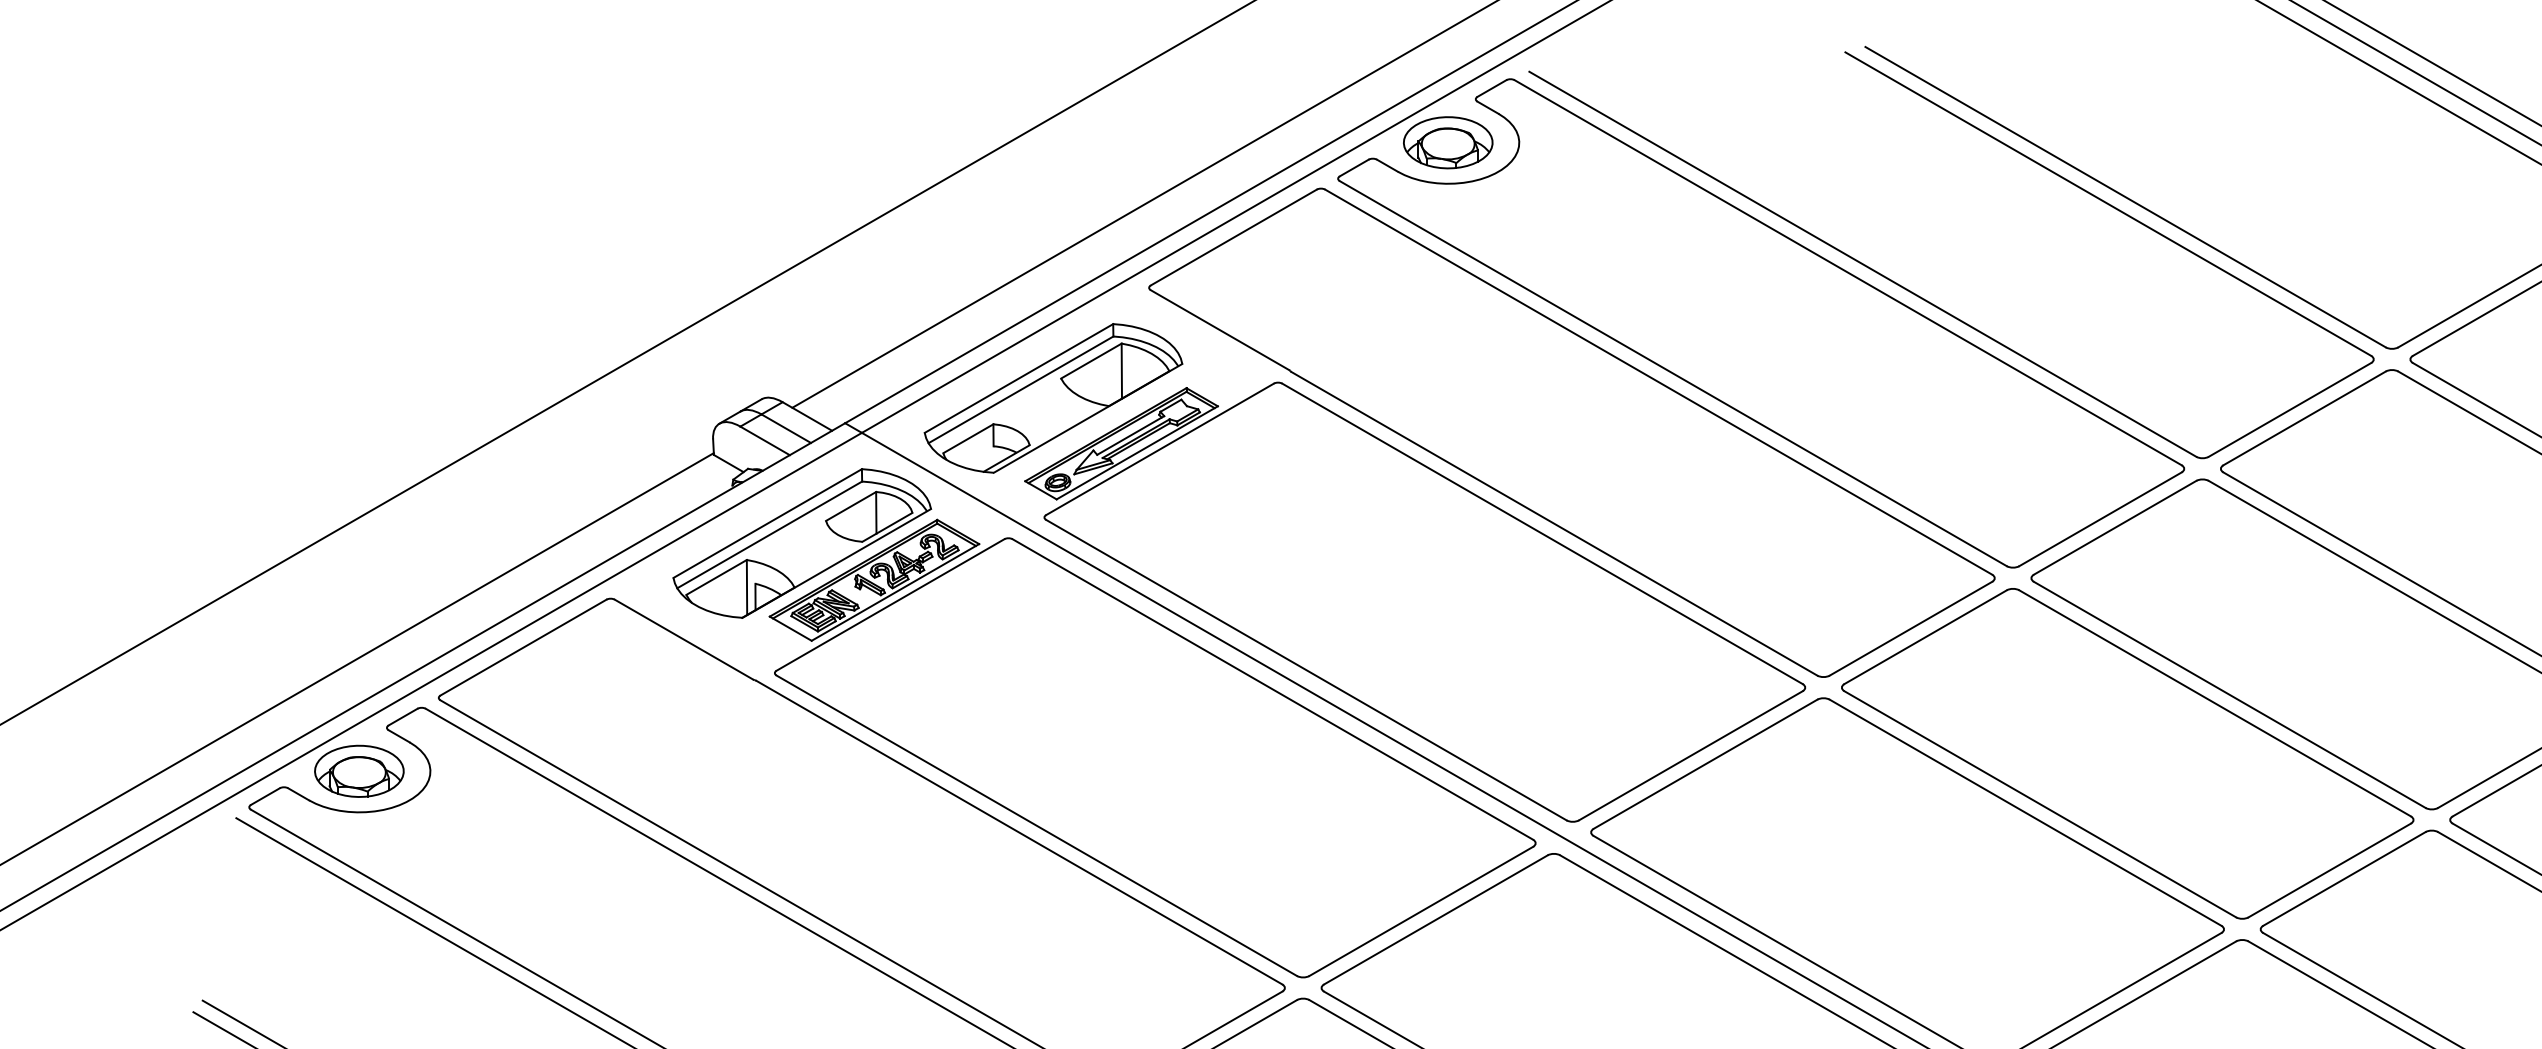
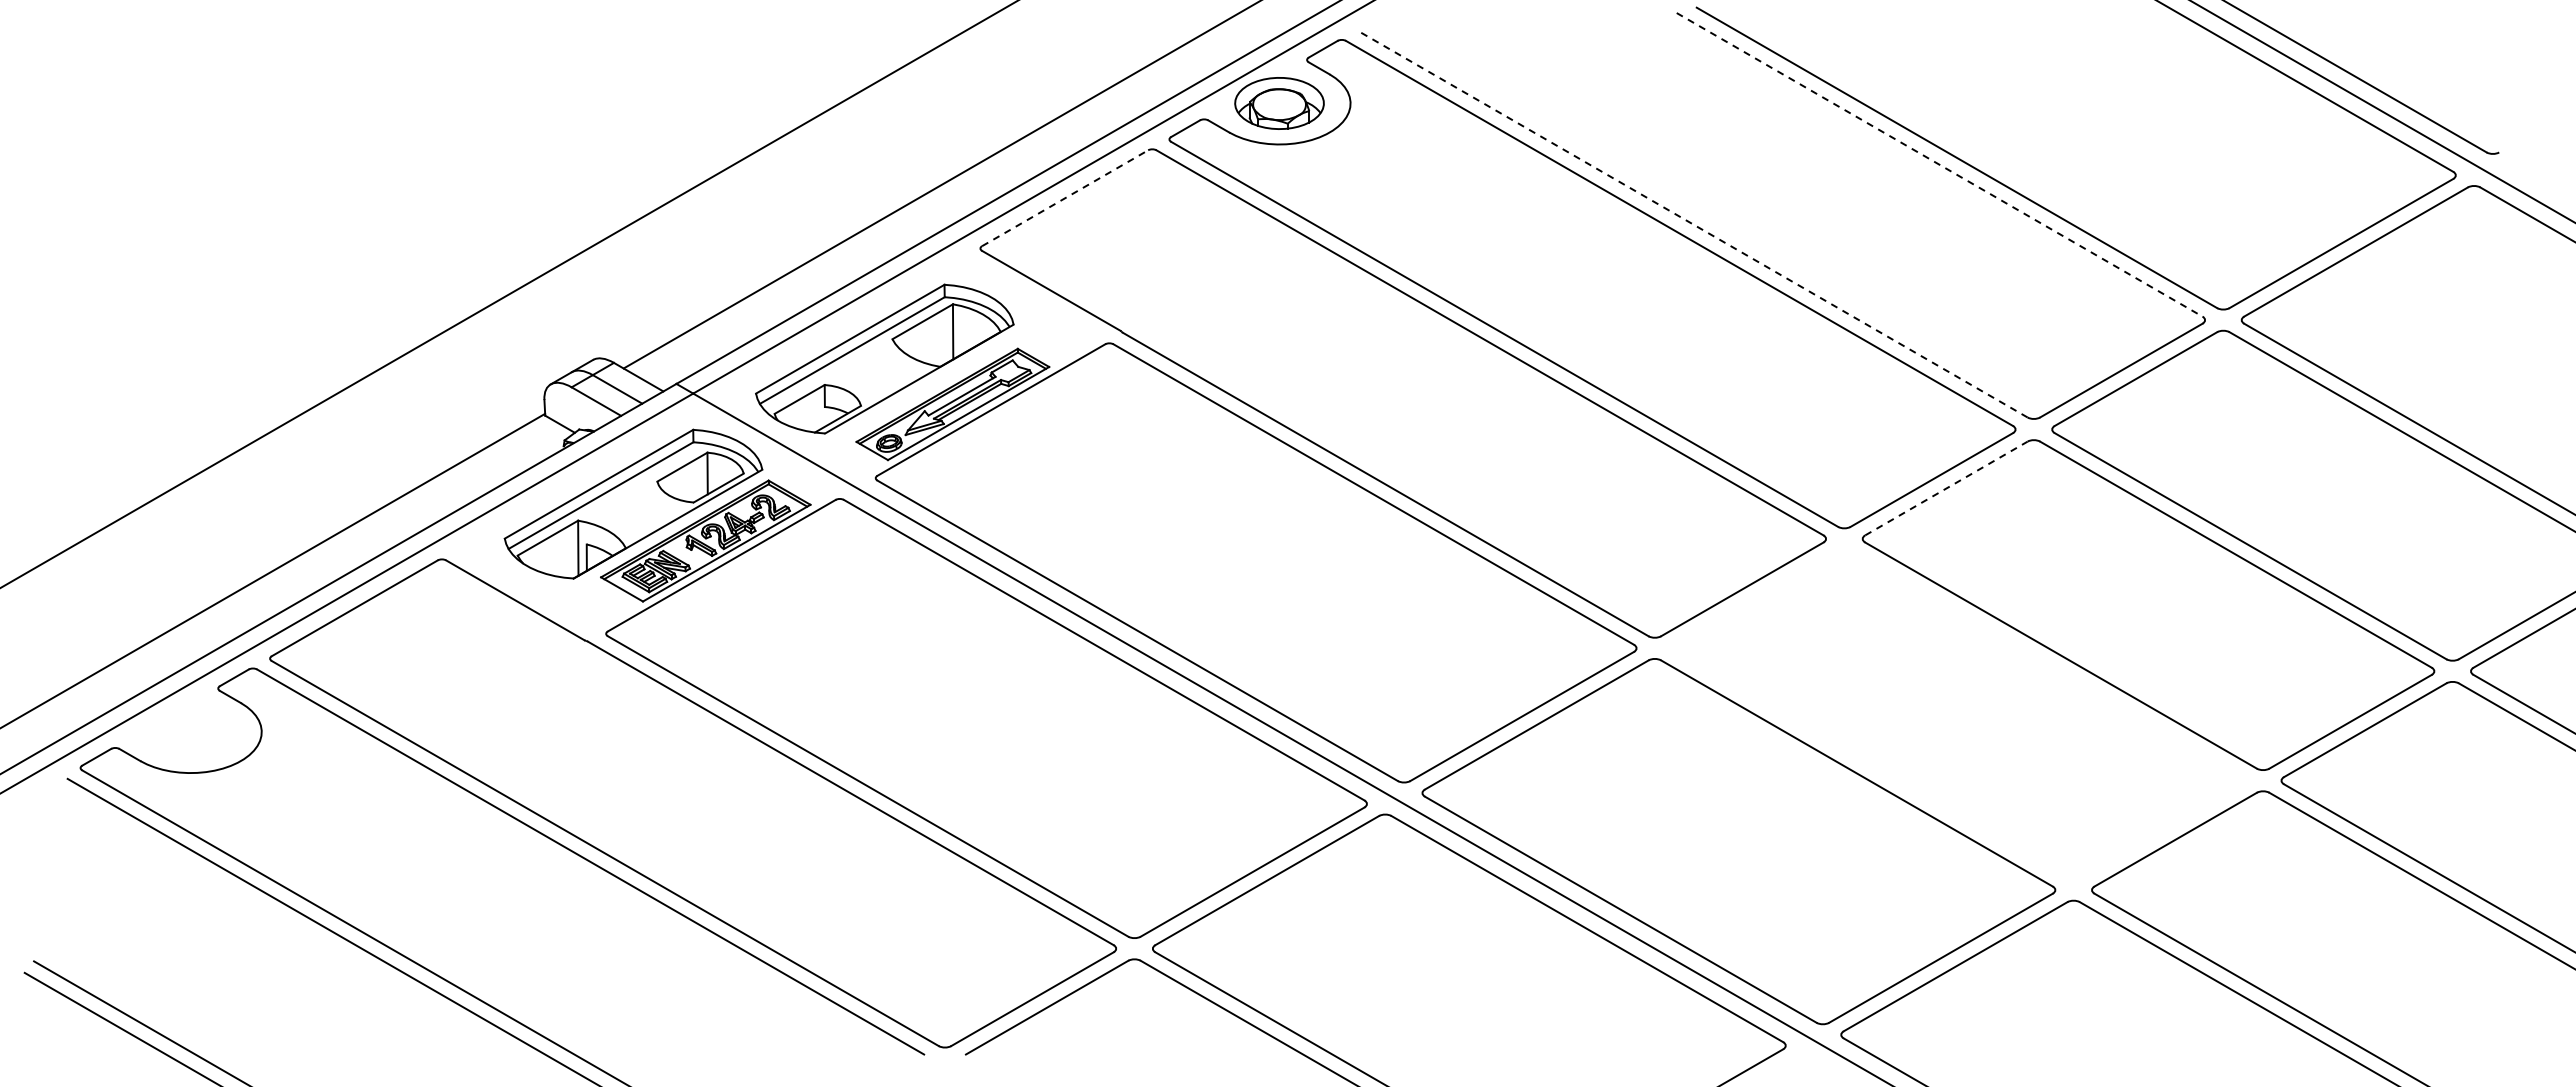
line: (2108, 203) -> (1939, 164), solid -> dashed
line: (1234, 237) -> (1065, 198), solid -> dashed
line: (1862, 263) -> (1693, 224), solid -> dashed
line: (2115, 527) -> (1946, 488), solid -> dashed
part: (2127, 753) -> (1958, 714), removed
part: (359, 770) -> (190, 731), removed

